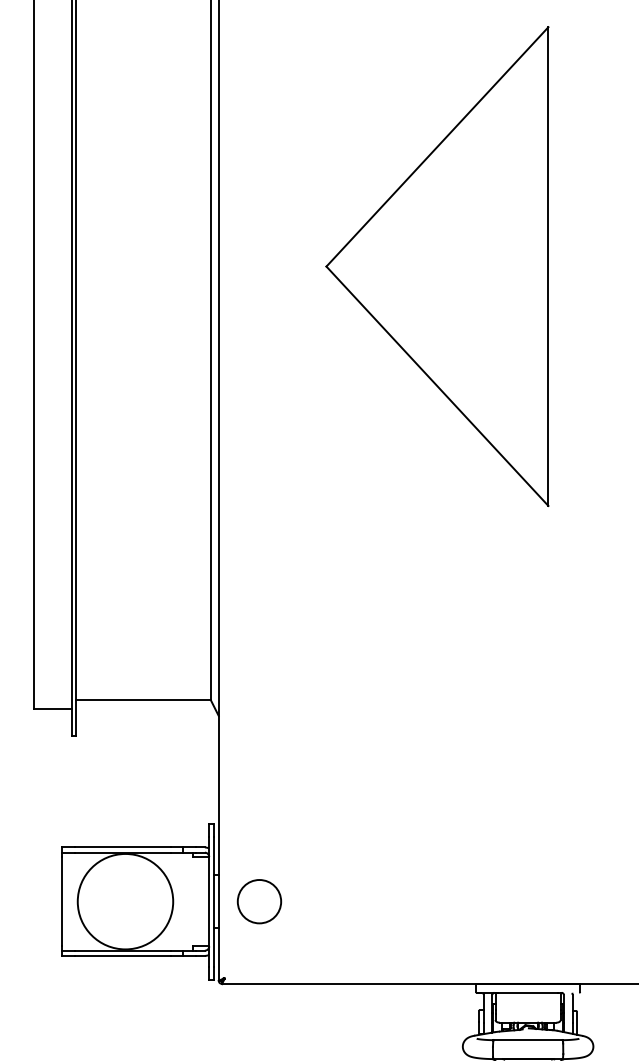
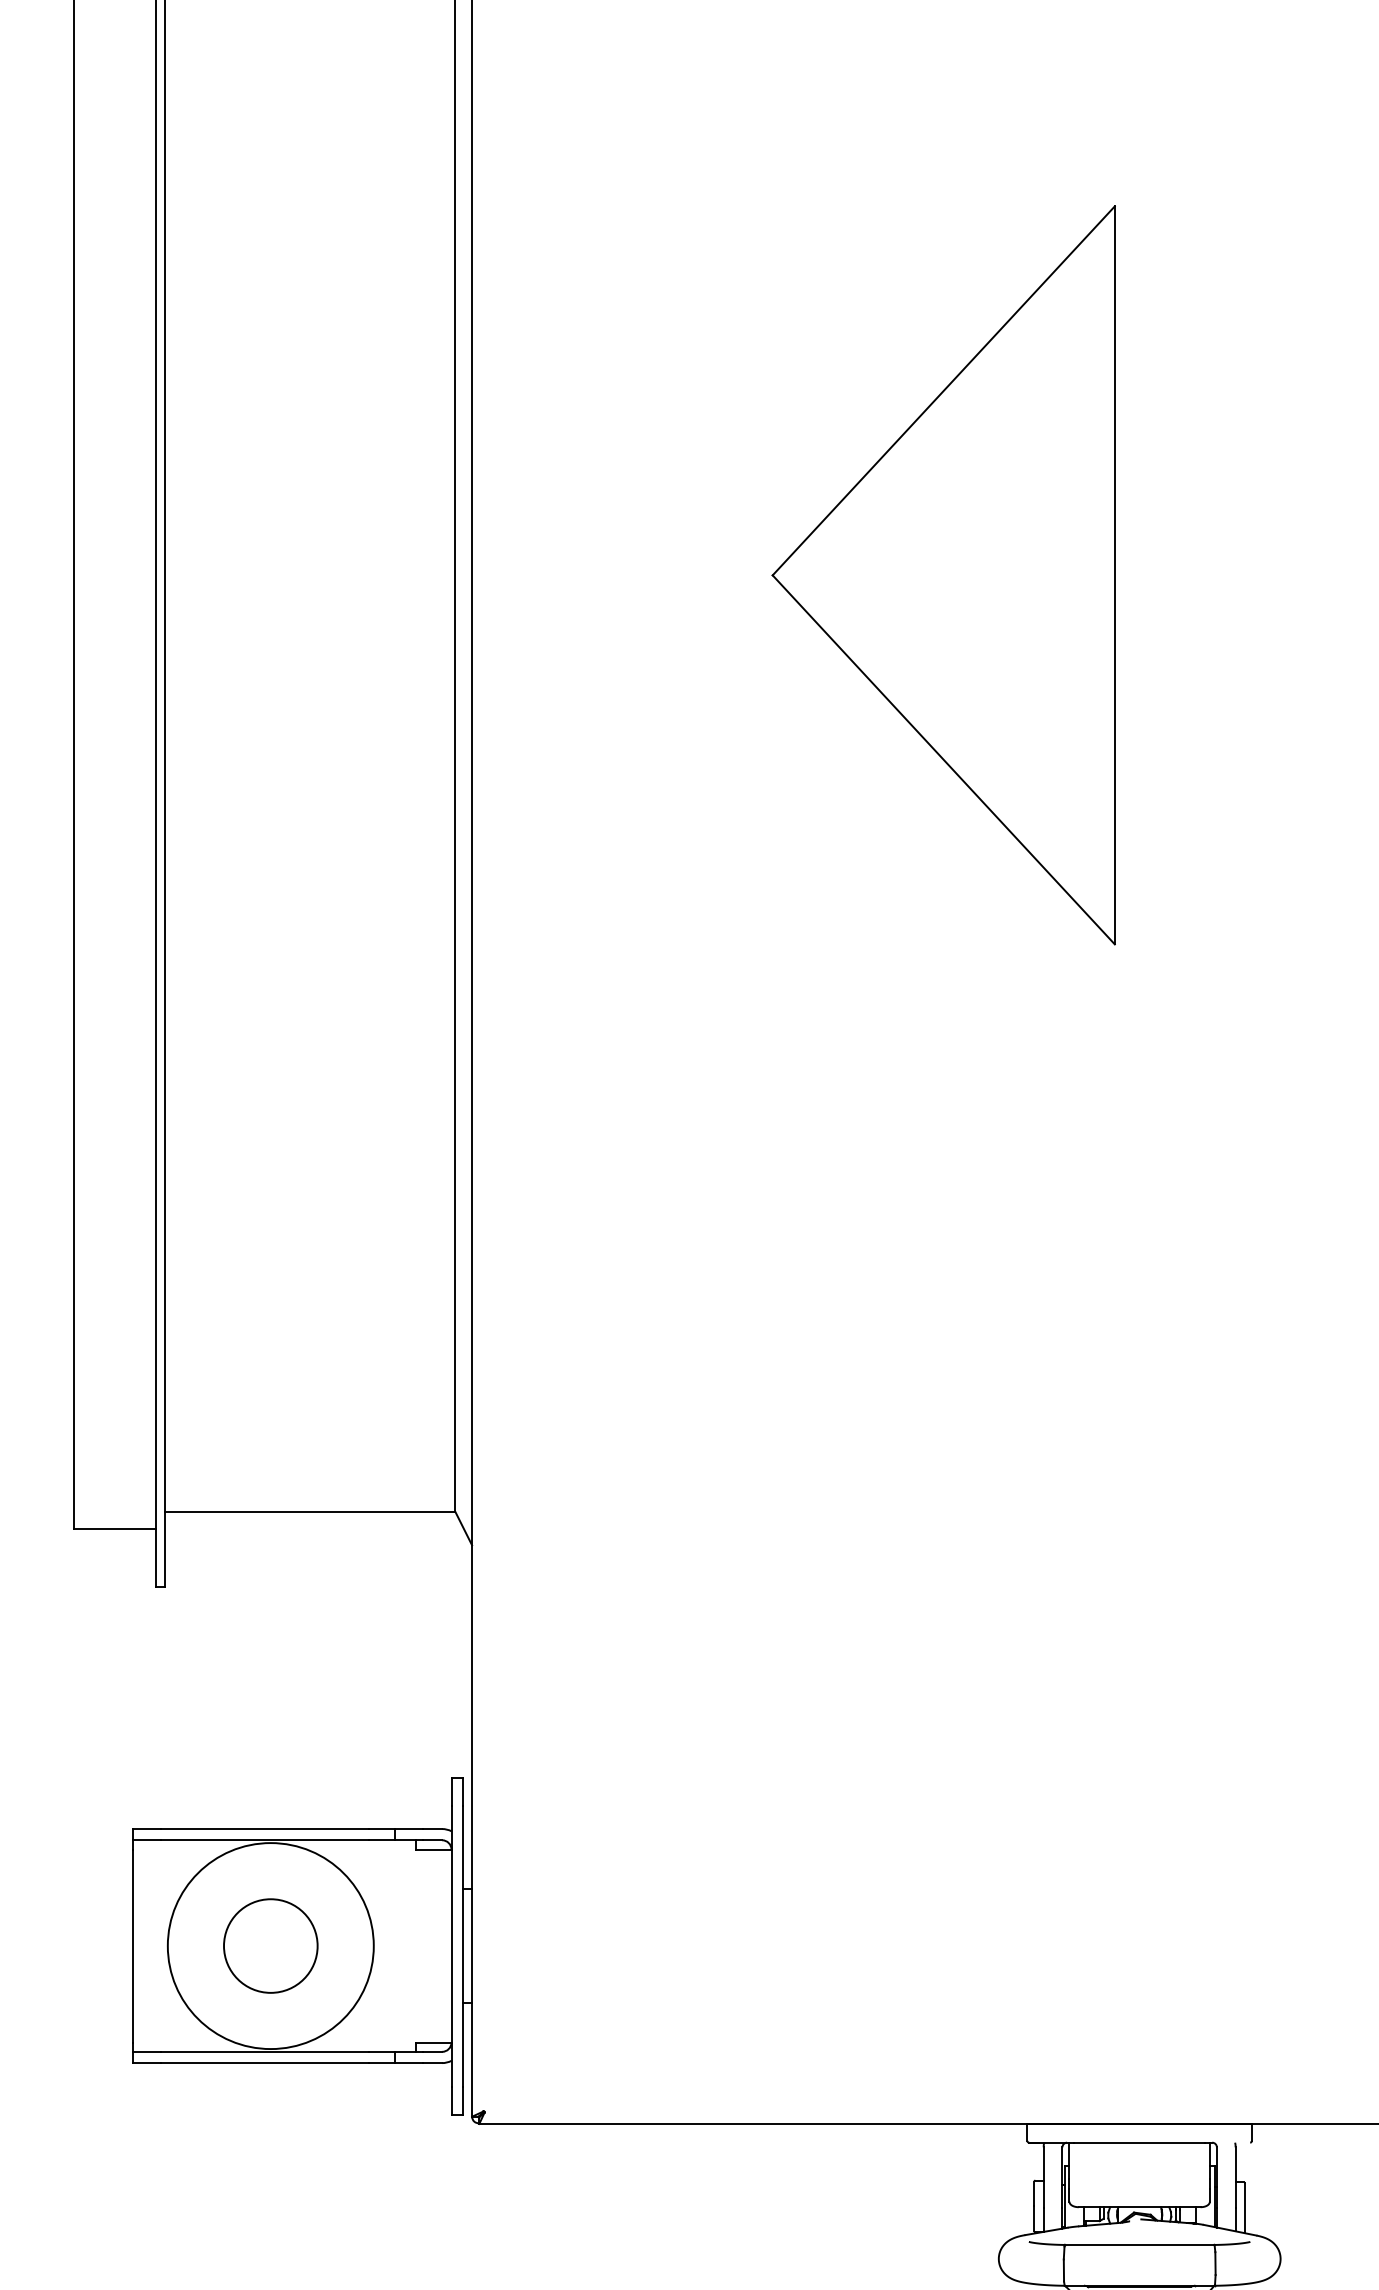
part: (436, 266) -> (941, 575), size x0.71
circle: (259, 901) -> (270, 1945), moved

